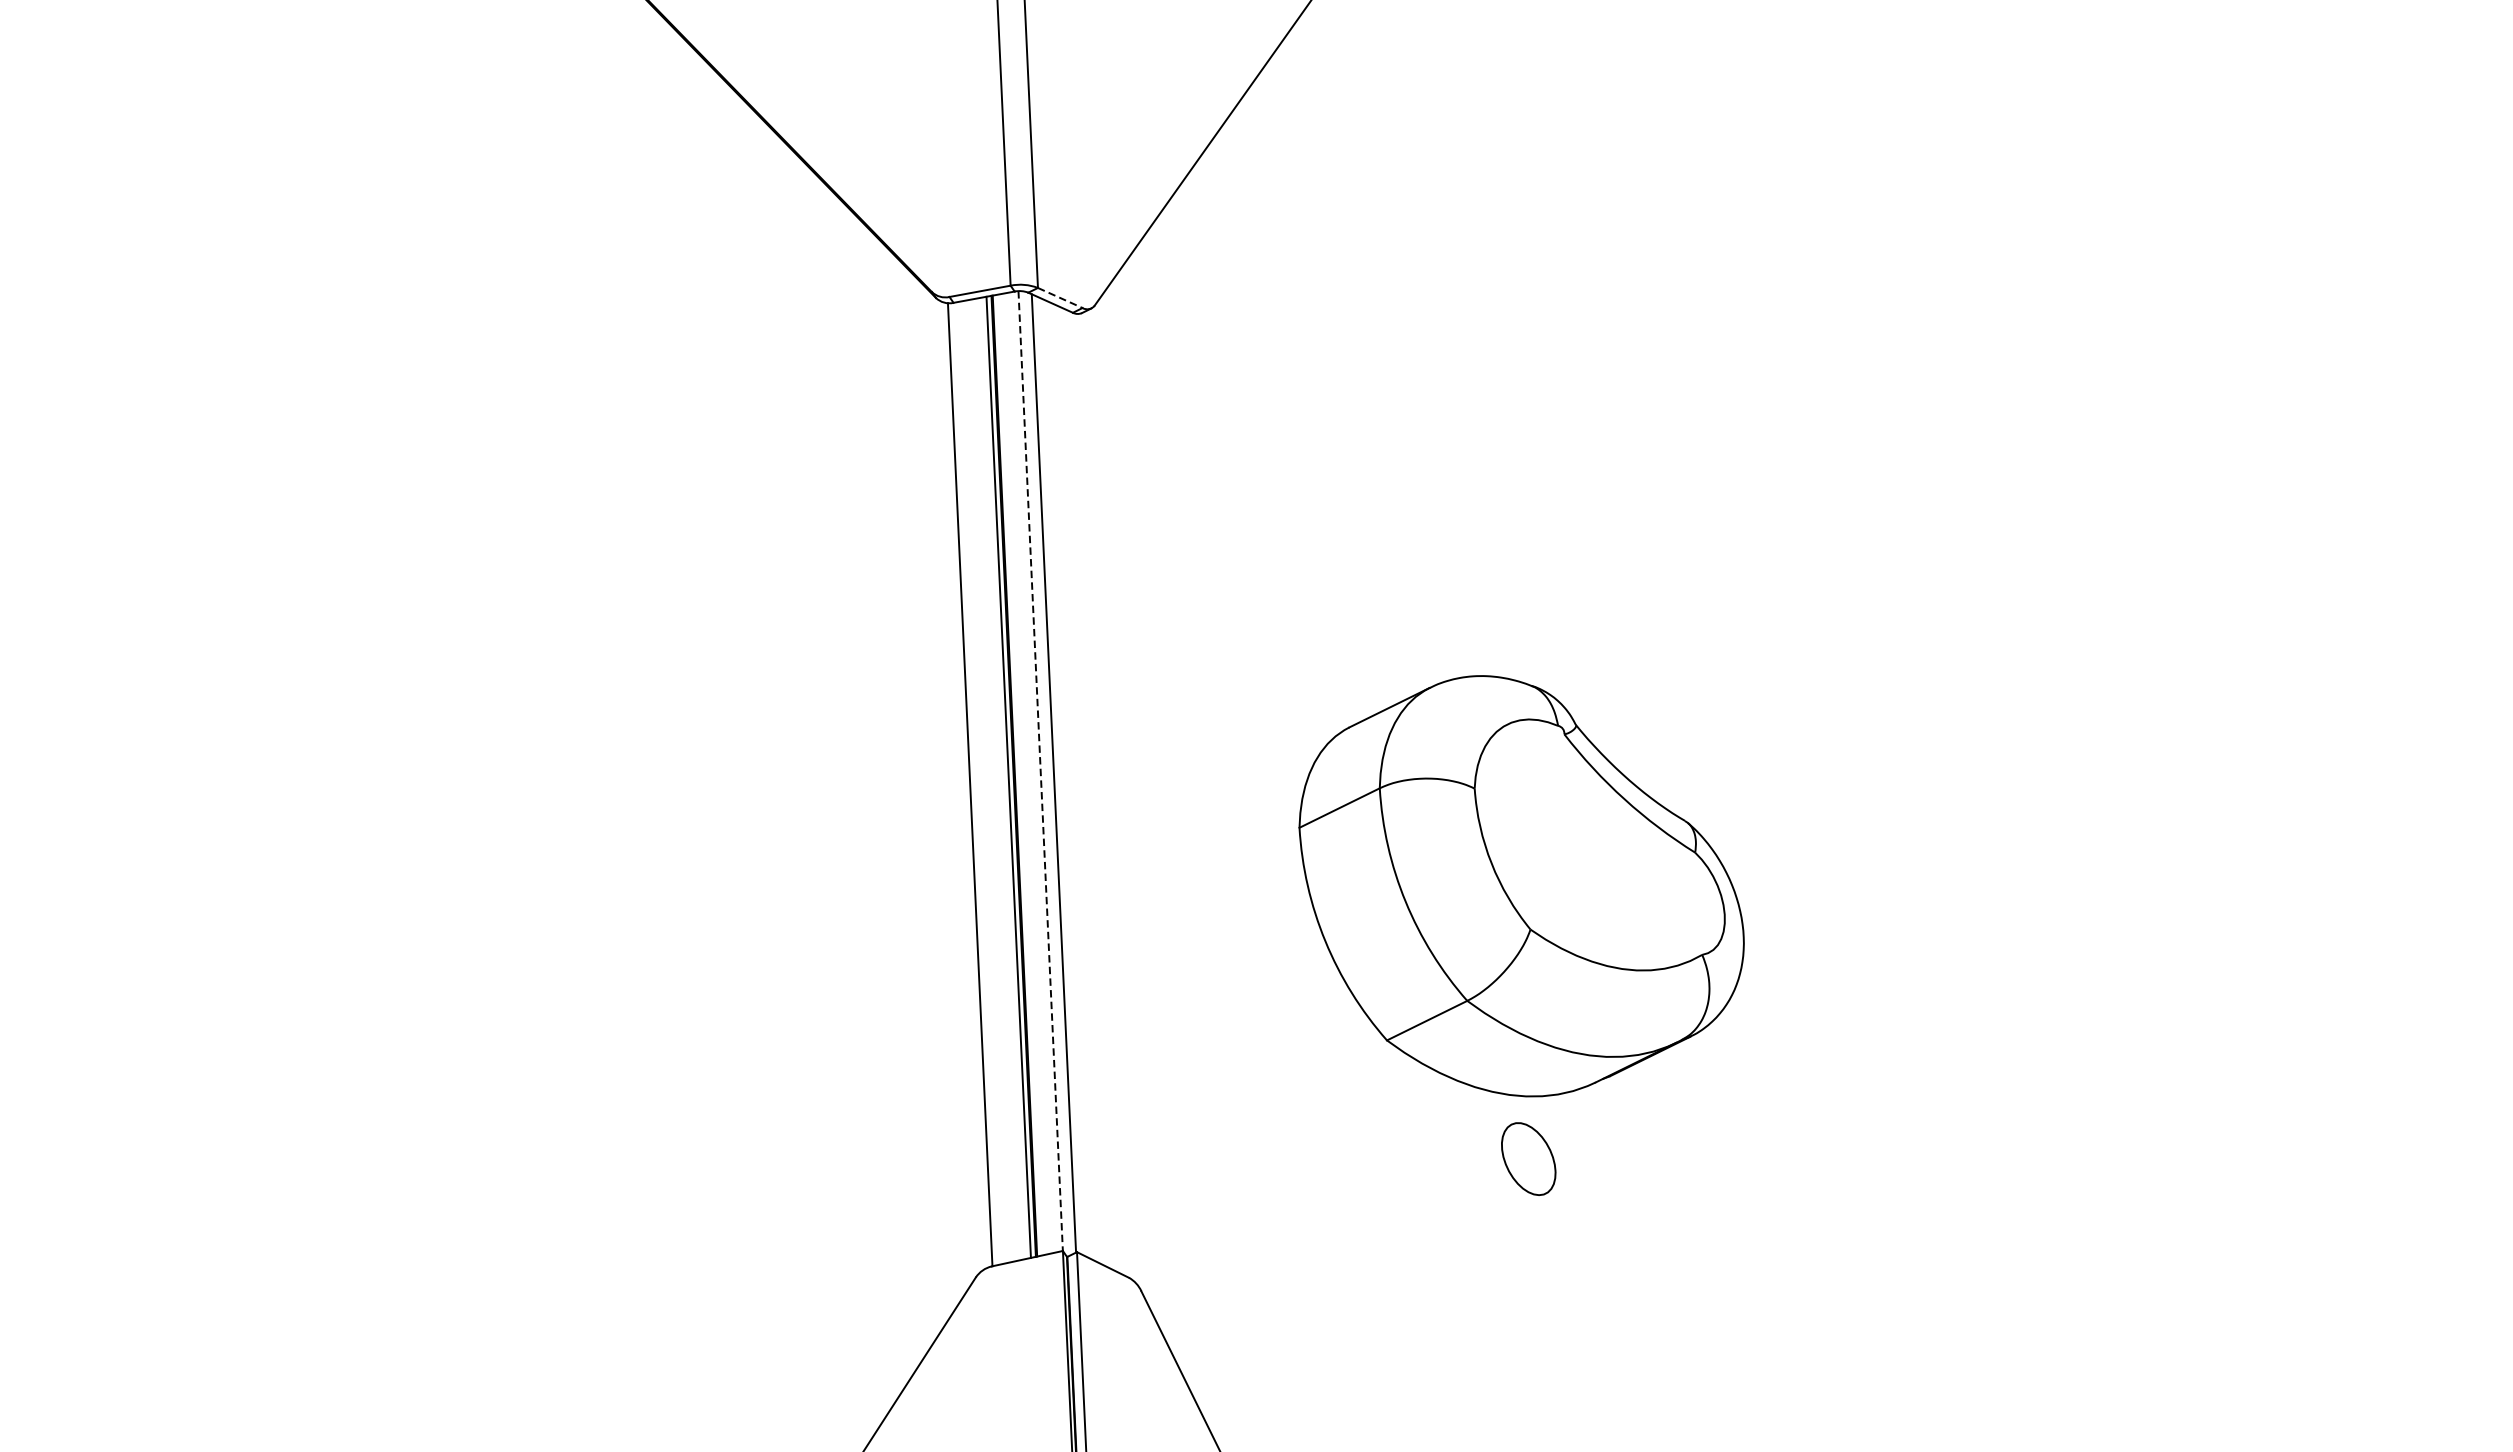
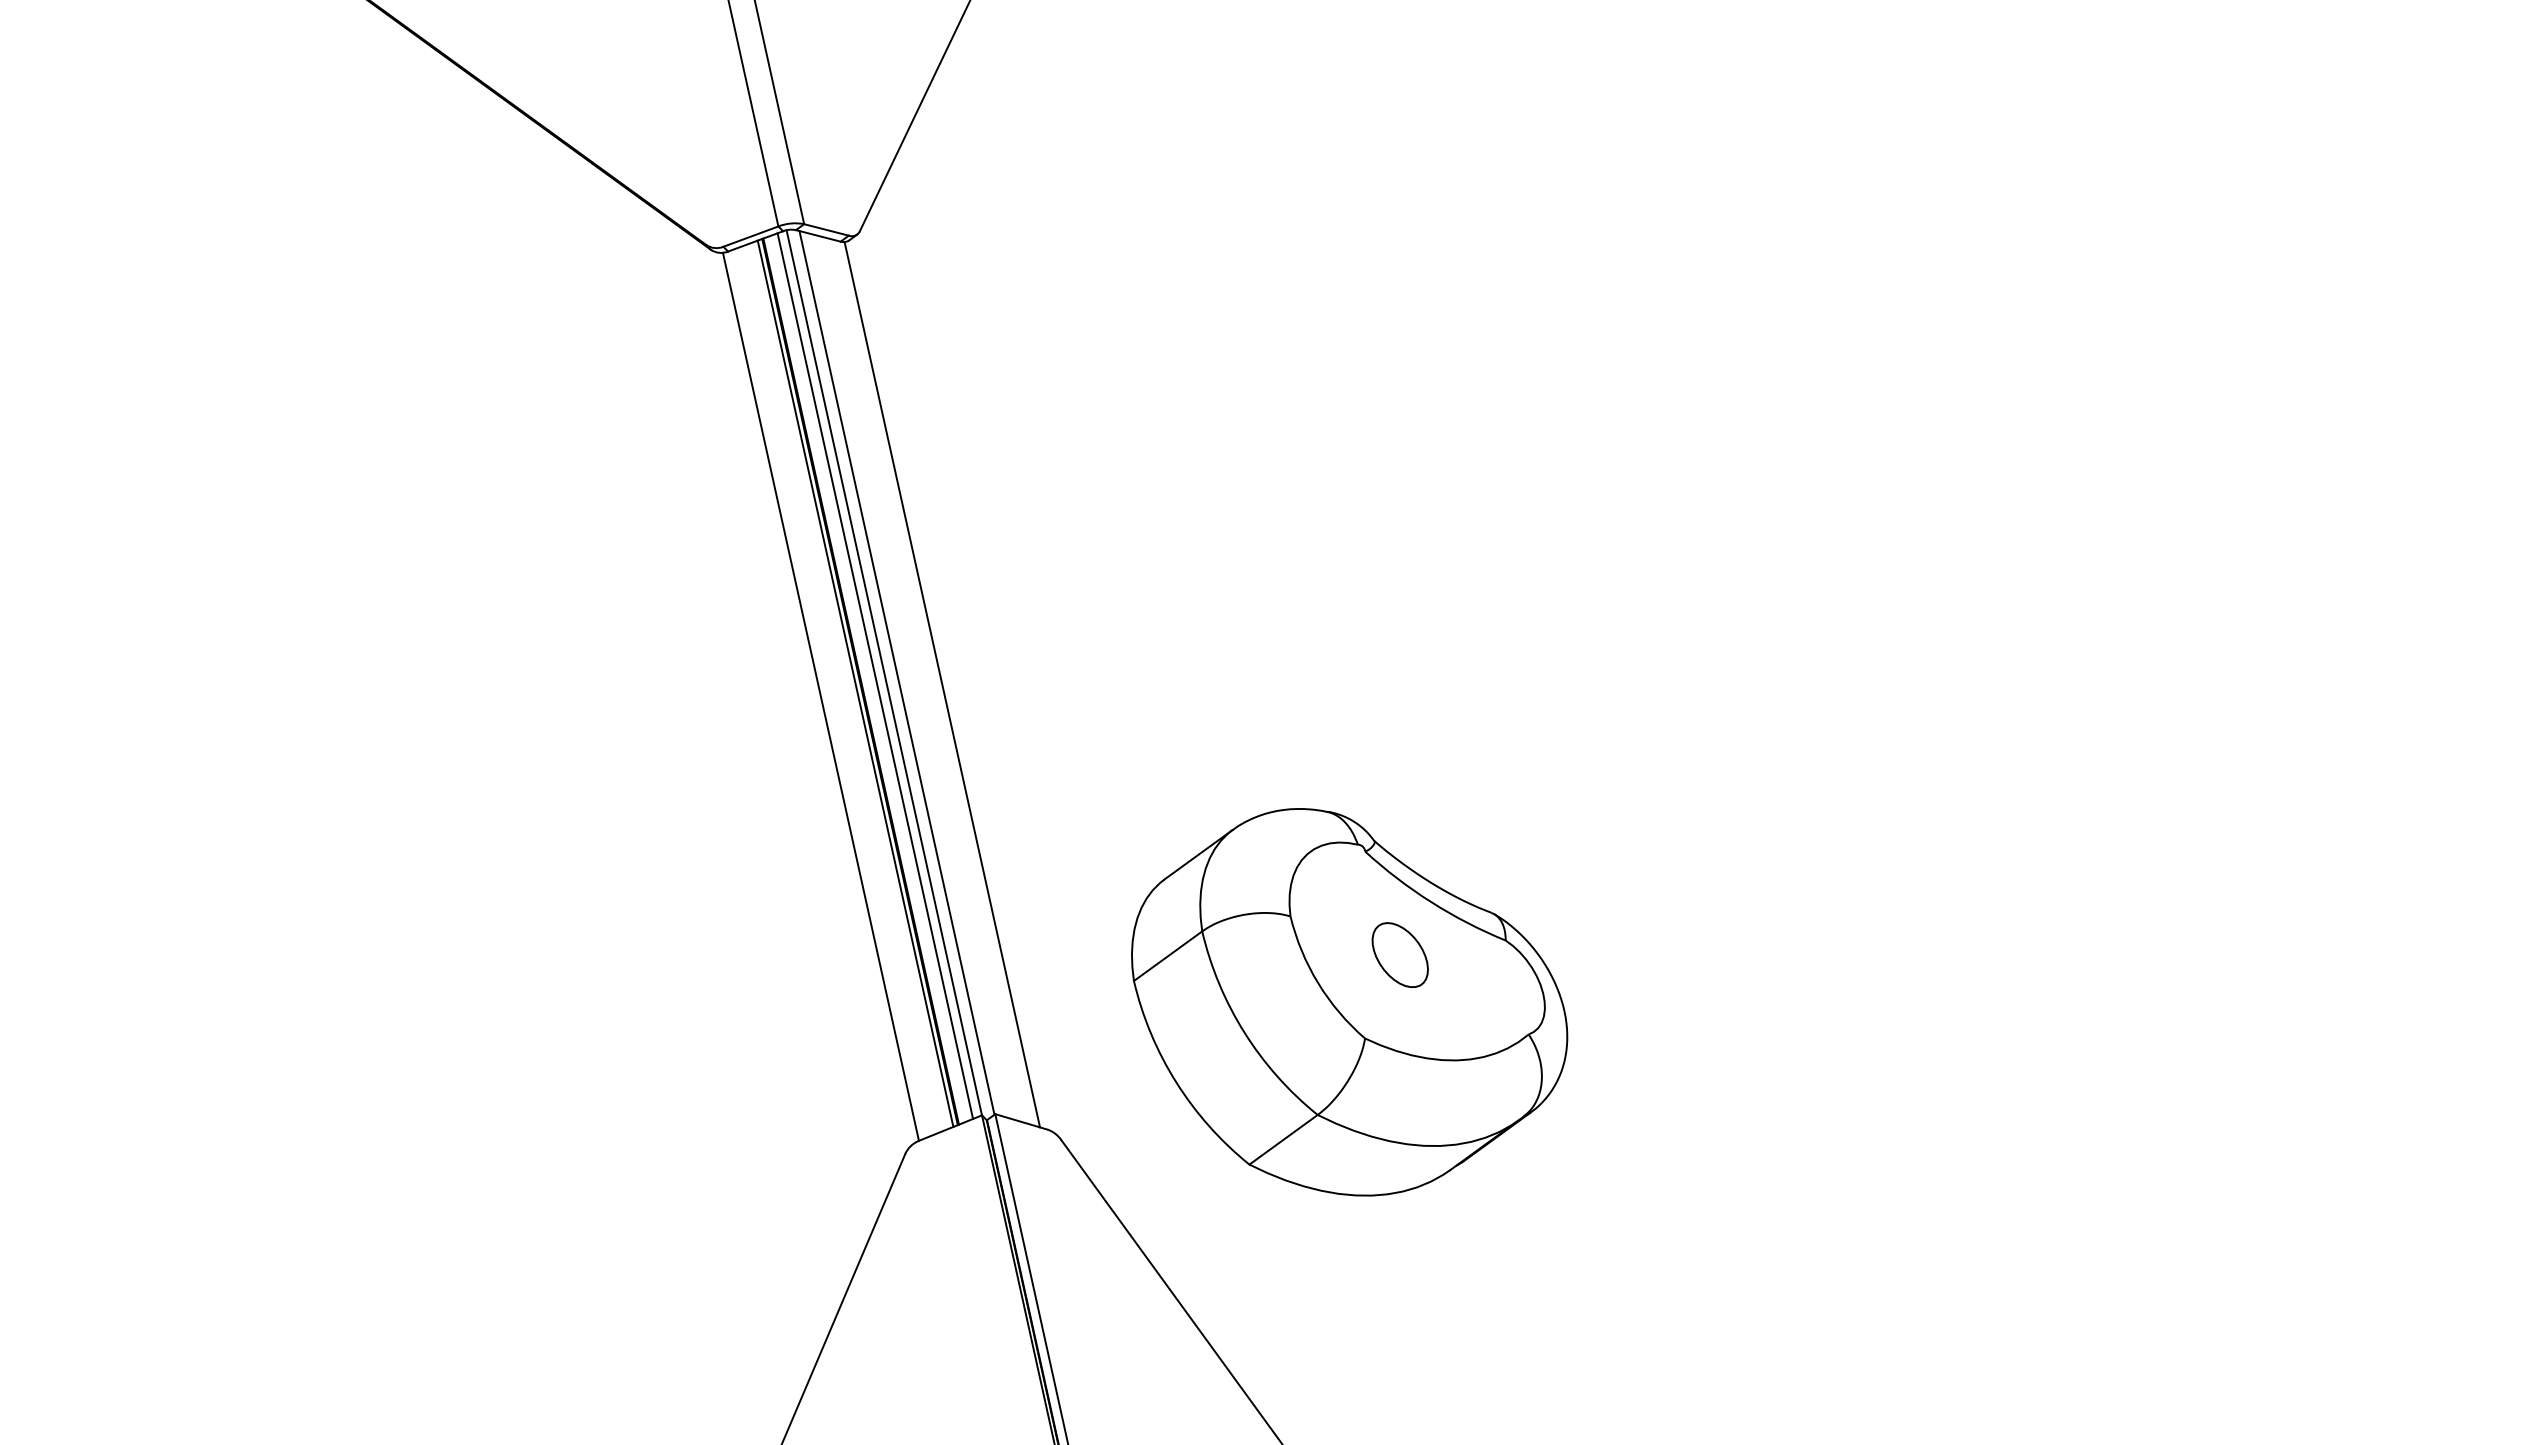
line: (1061, 298) -> (827, 230), dashed -> solid
line: (1040, 771) -> (884, 673), dashed -> solid
line: (1031, 772) -> (875, 675), added
line: (1099, 793) -> (942, 684), added
part: (1520, 889) -> (1349, 1002), moved

